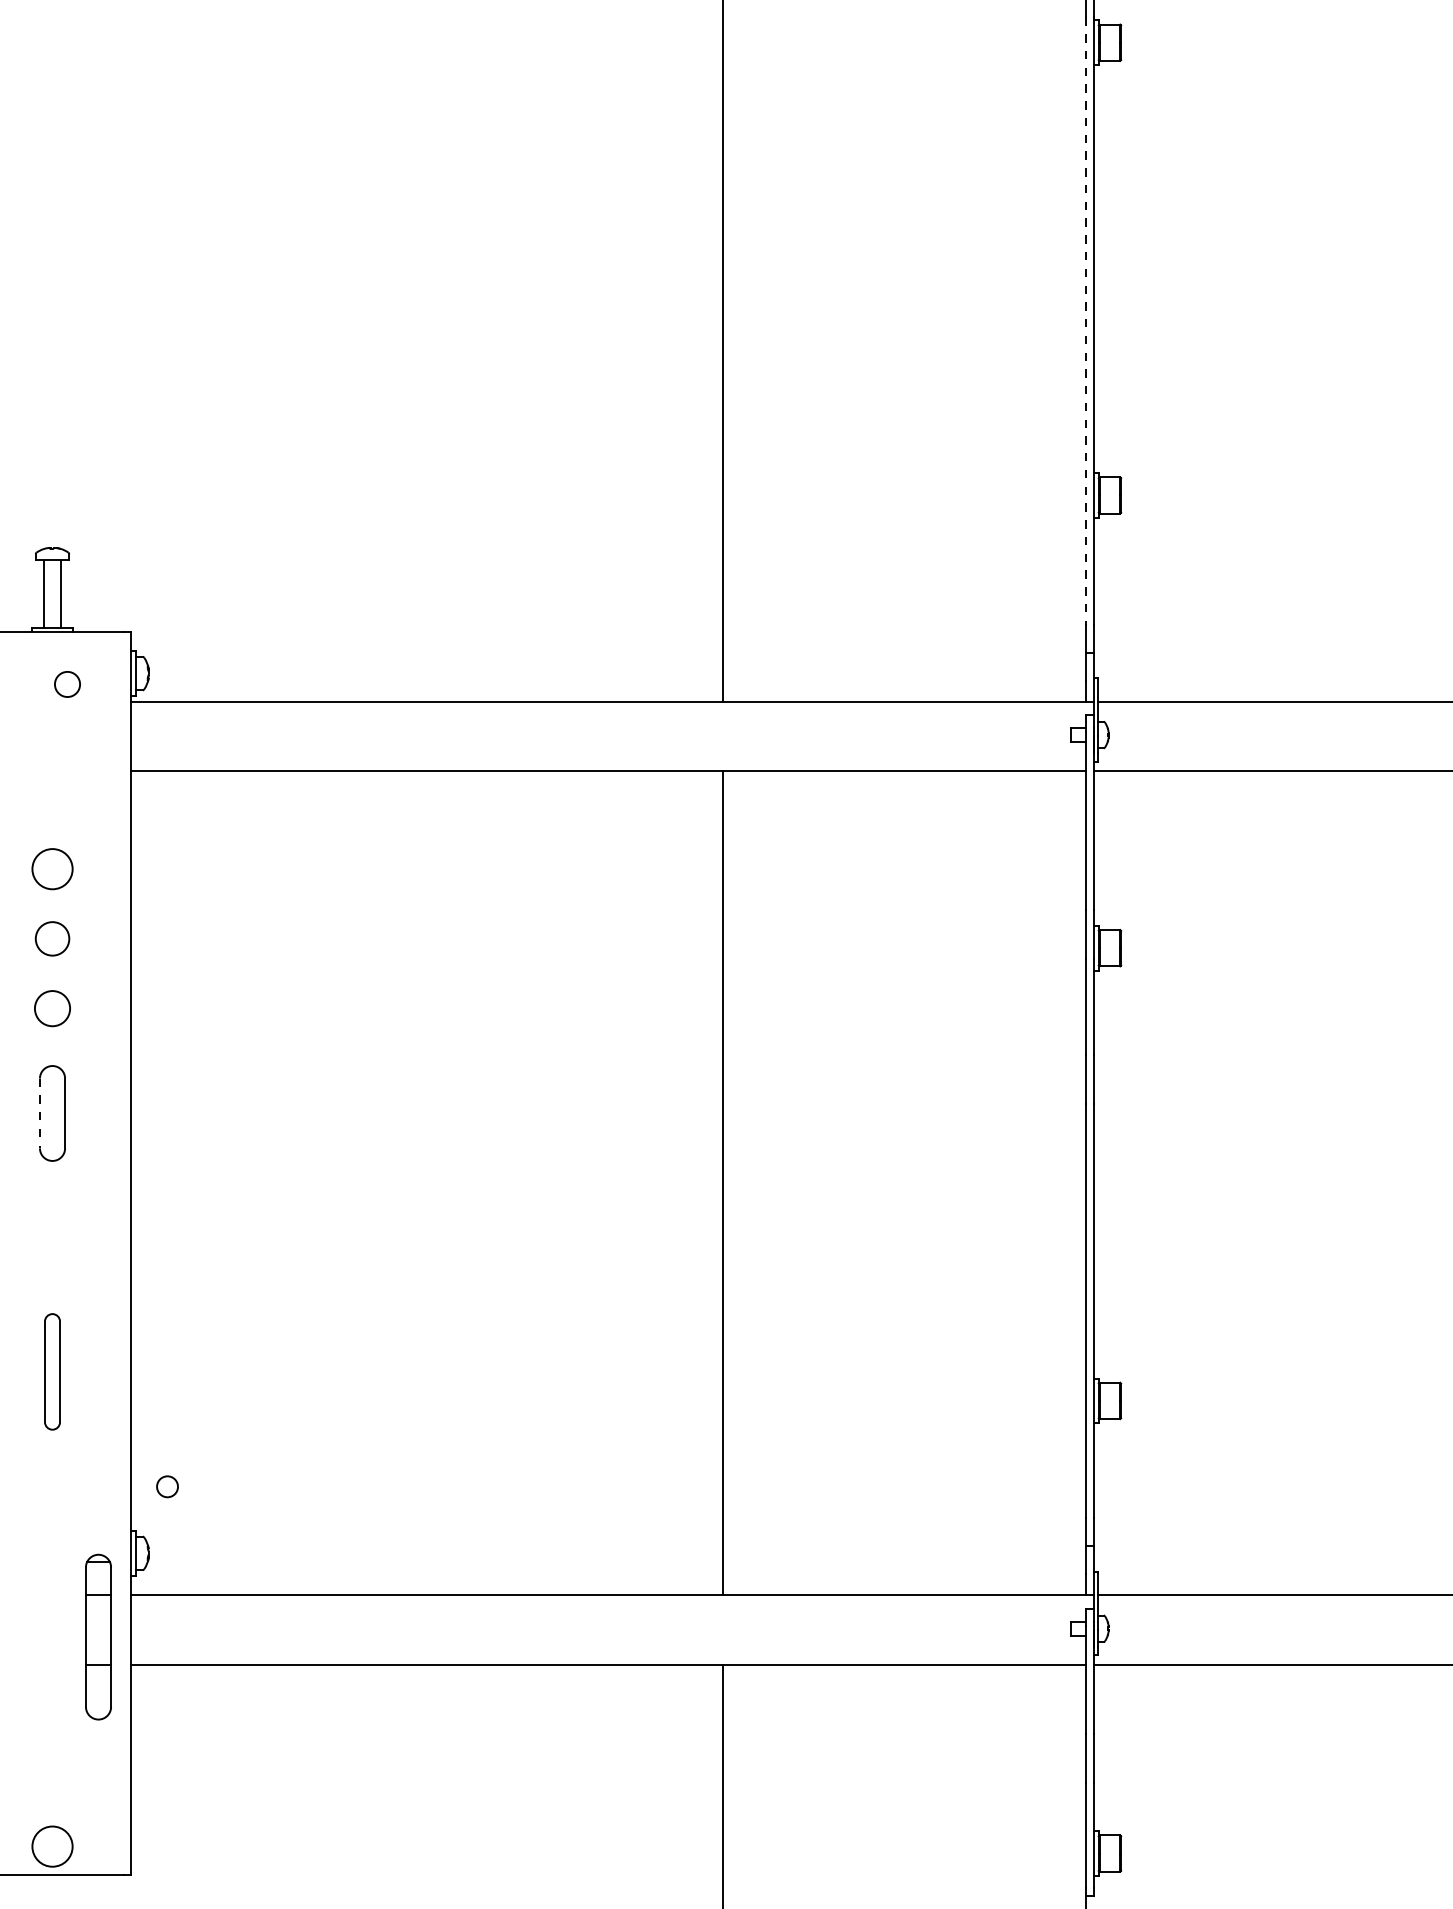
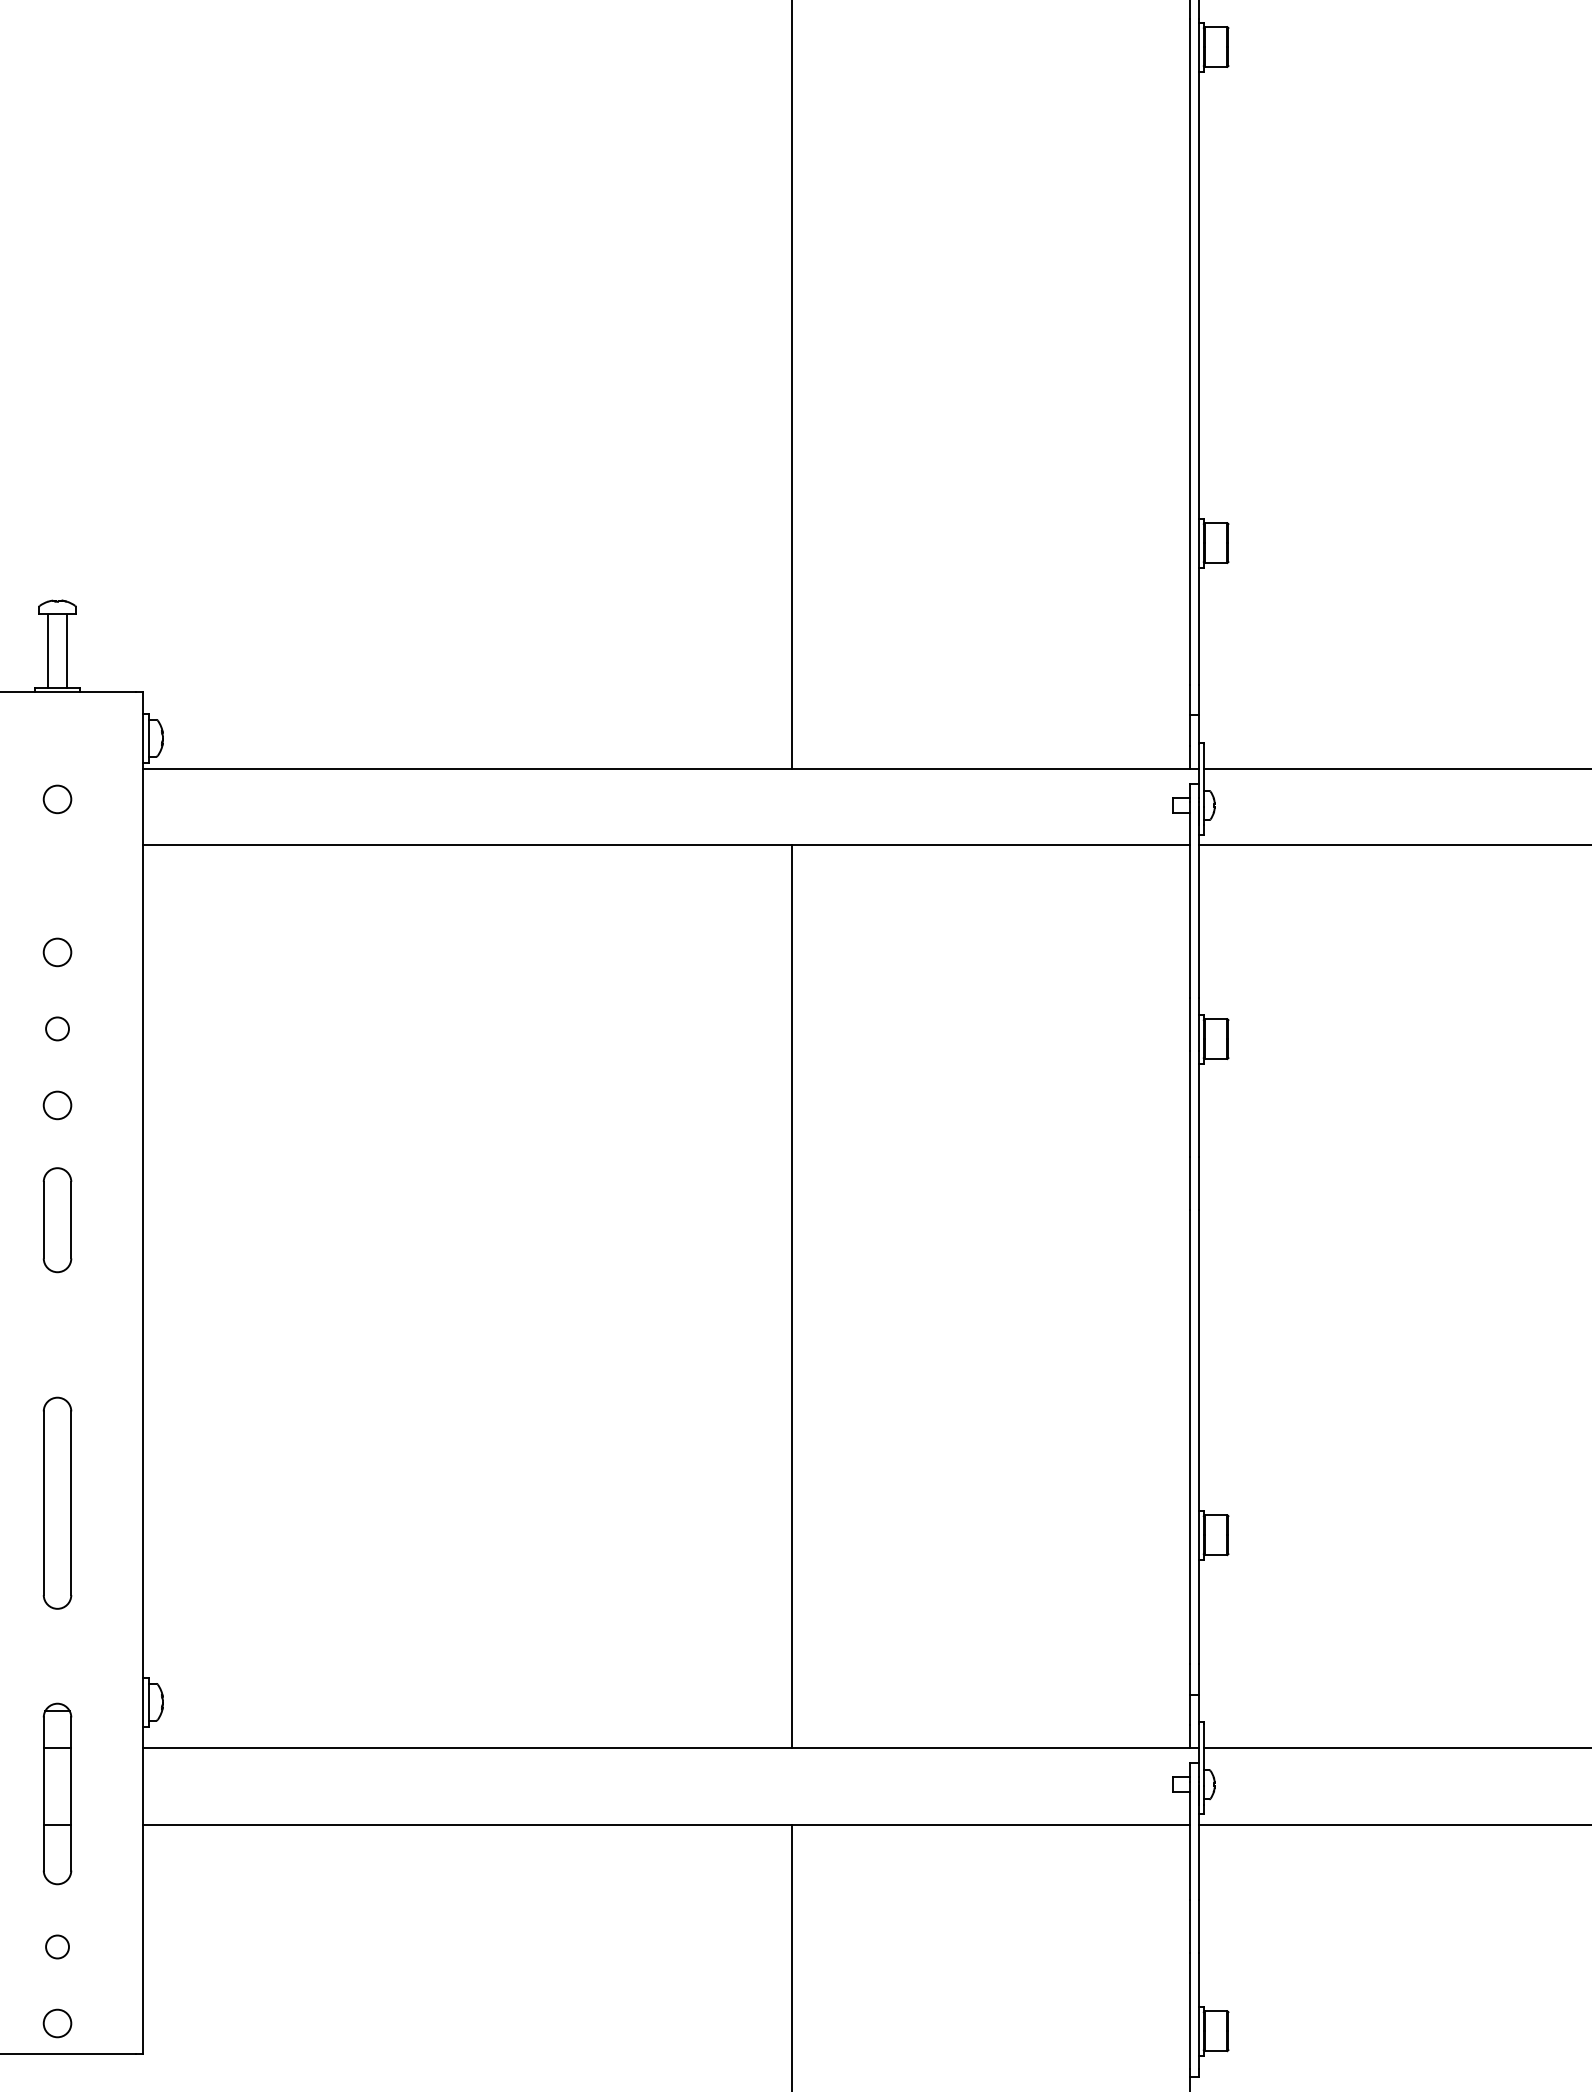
line: (1085, 321) -> (1189, 352), dashed -> solid
circle: (67, 684) -> (57, 799), moved
circle: (52, 868) -> (57, 951), size x0.62
circle: (52, 938) -> (57, 1028), size x0.62
circle: (52, 1008) -> (57, 1105), size x0.71
line: (39, 1113) -> (43, 1220), dashed -> solid
part: (52, 1371) -> (57, 1502), size x1.67
circle: (167, 1486) -> (57, 1946), moved
part: (98, 1636) -> (57, 1793), moved
circle: (52, 1846) -> (57, 2023), size x0.62

